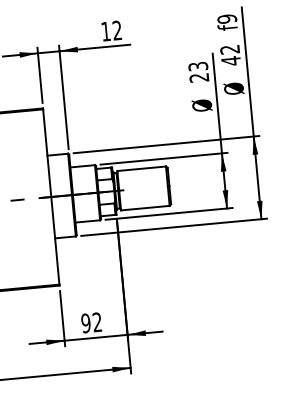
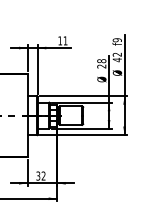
text: (117, 29) -> (65, 40), 12 -> 11
text: (197, 67) -> (101, 61), 23 -> 28
text: (86, 322) -> (38, 175), 92 -> 32

